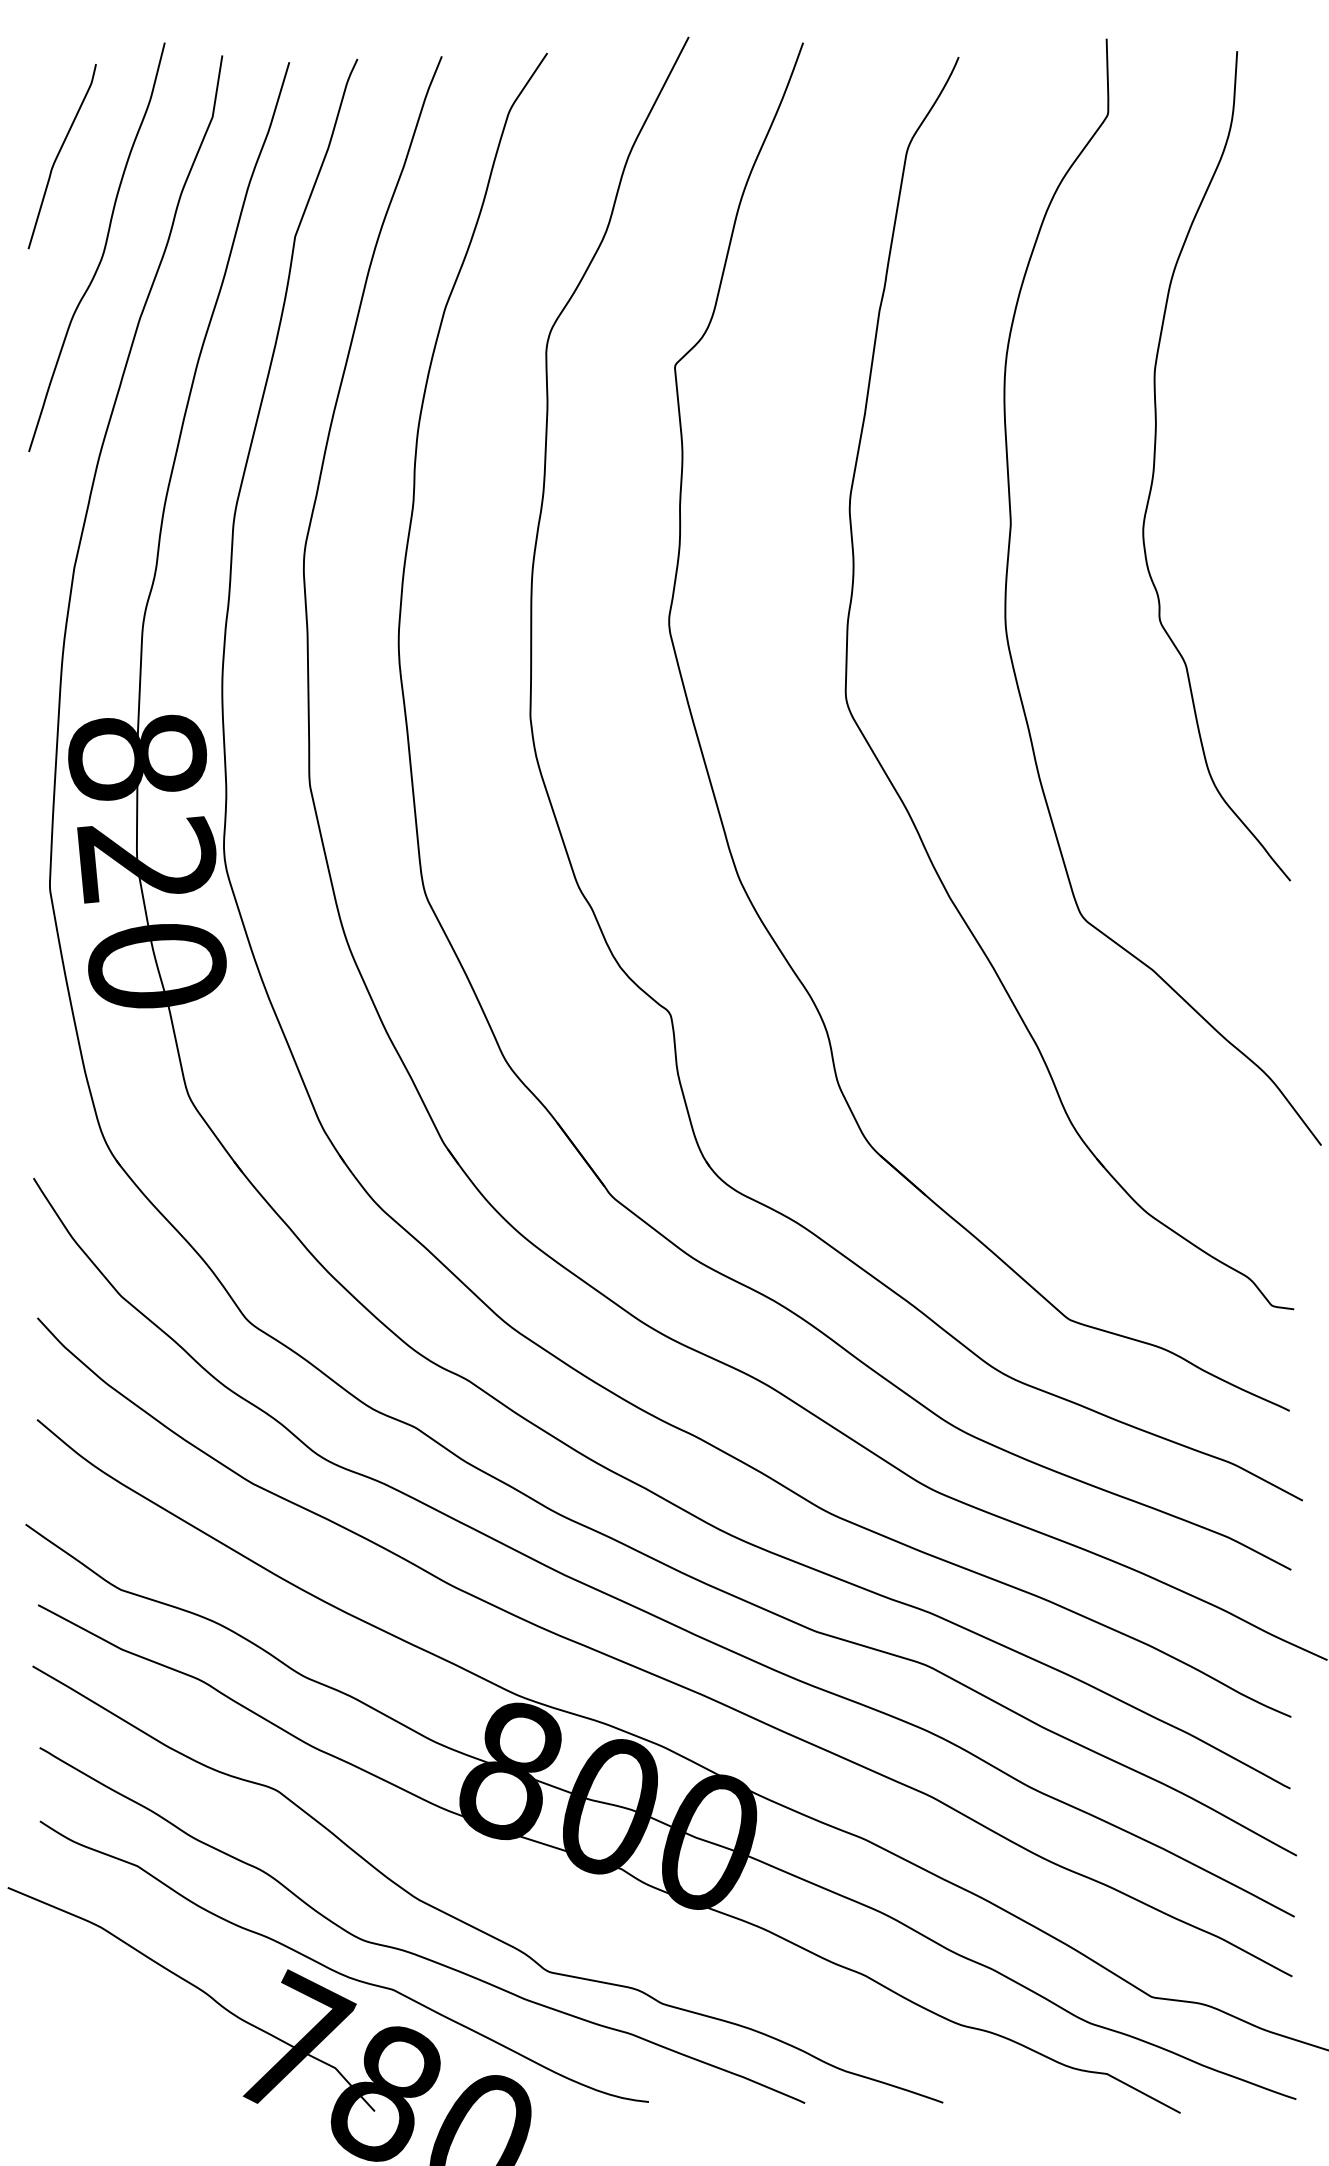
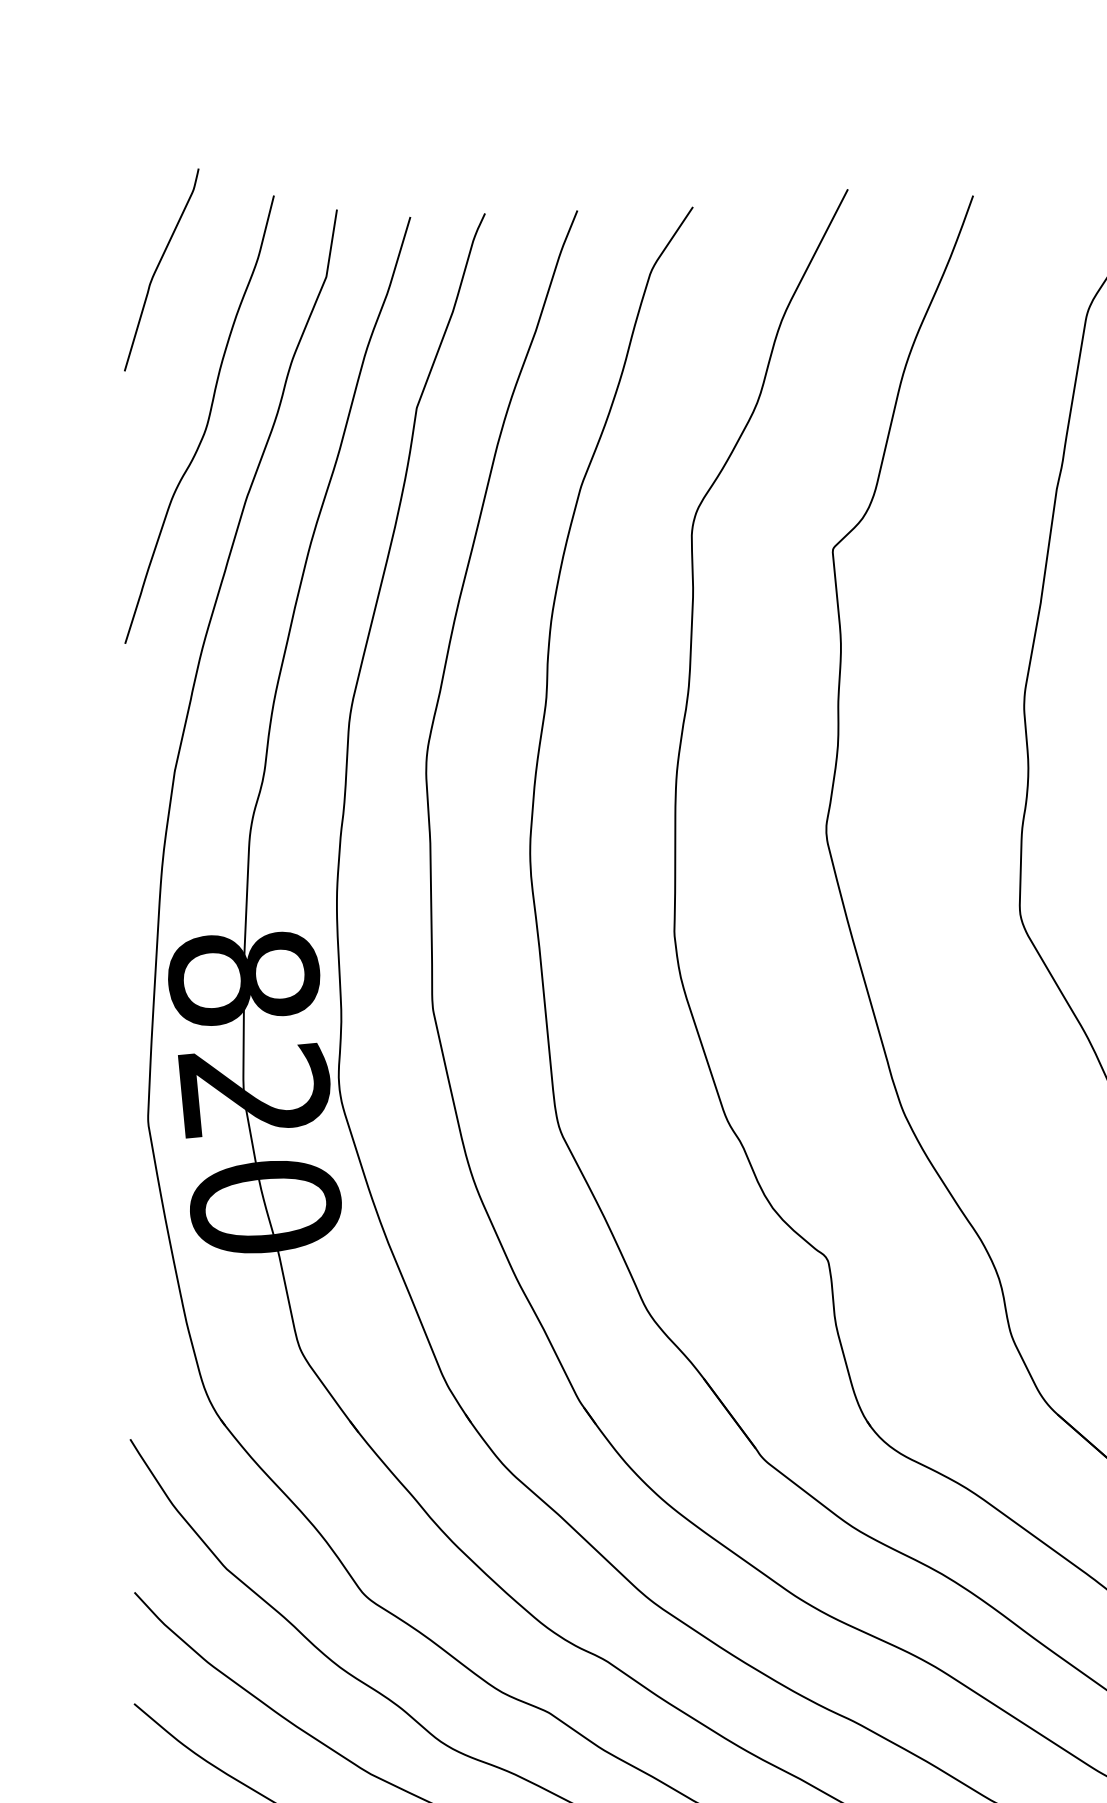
curve: (59, 154) -> (158, 267), moved

